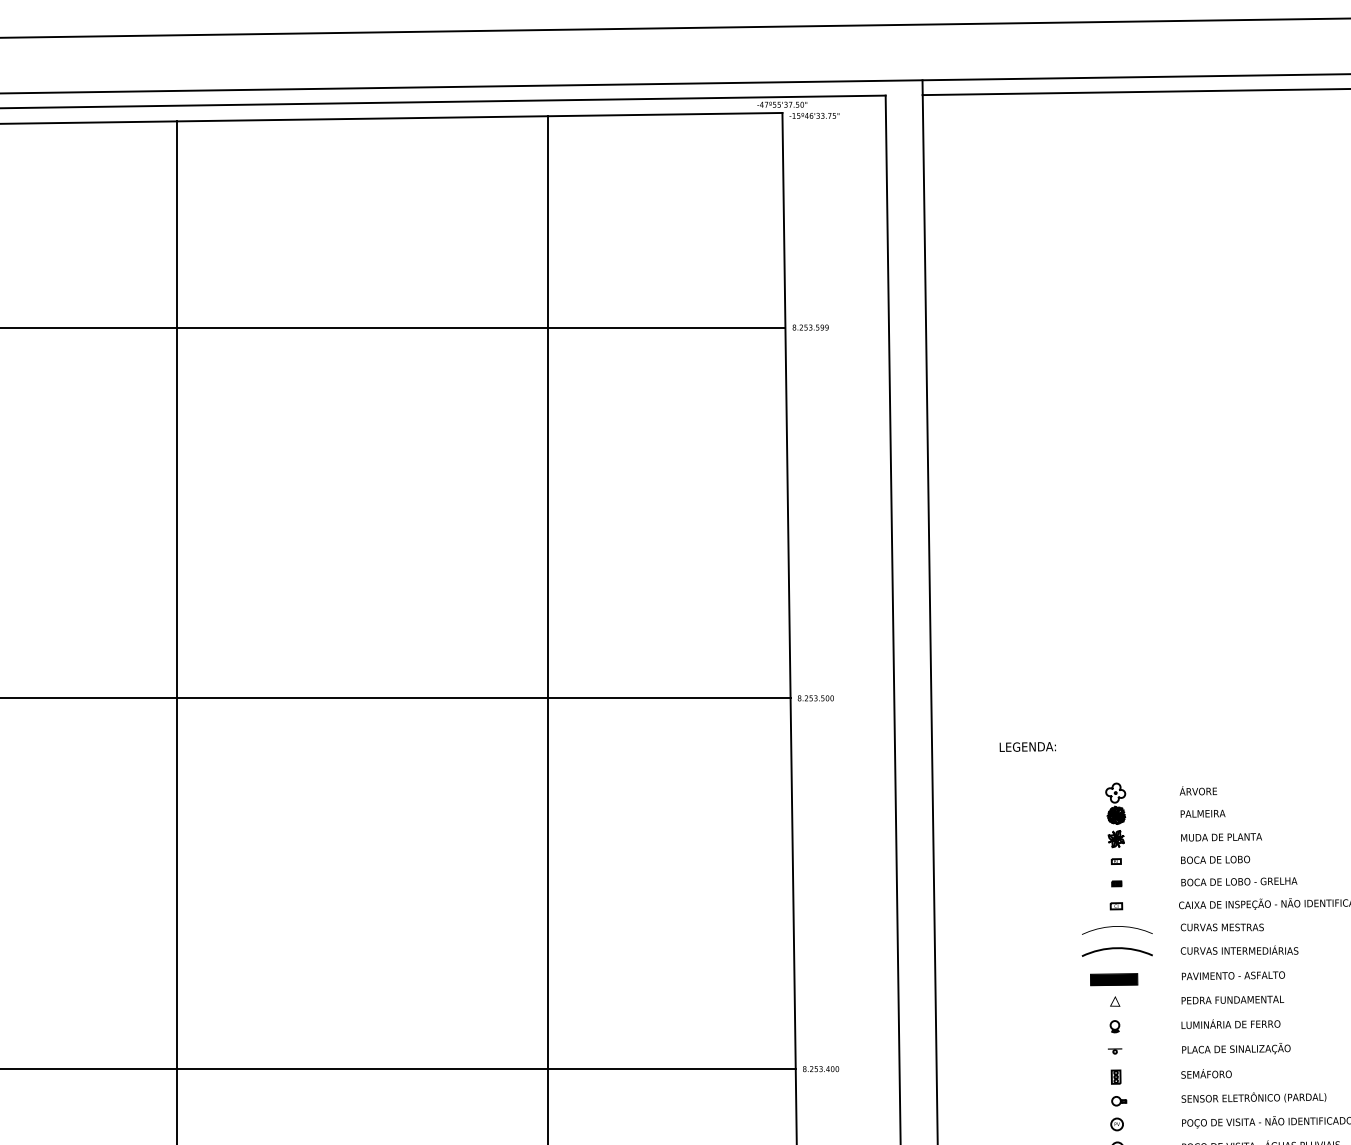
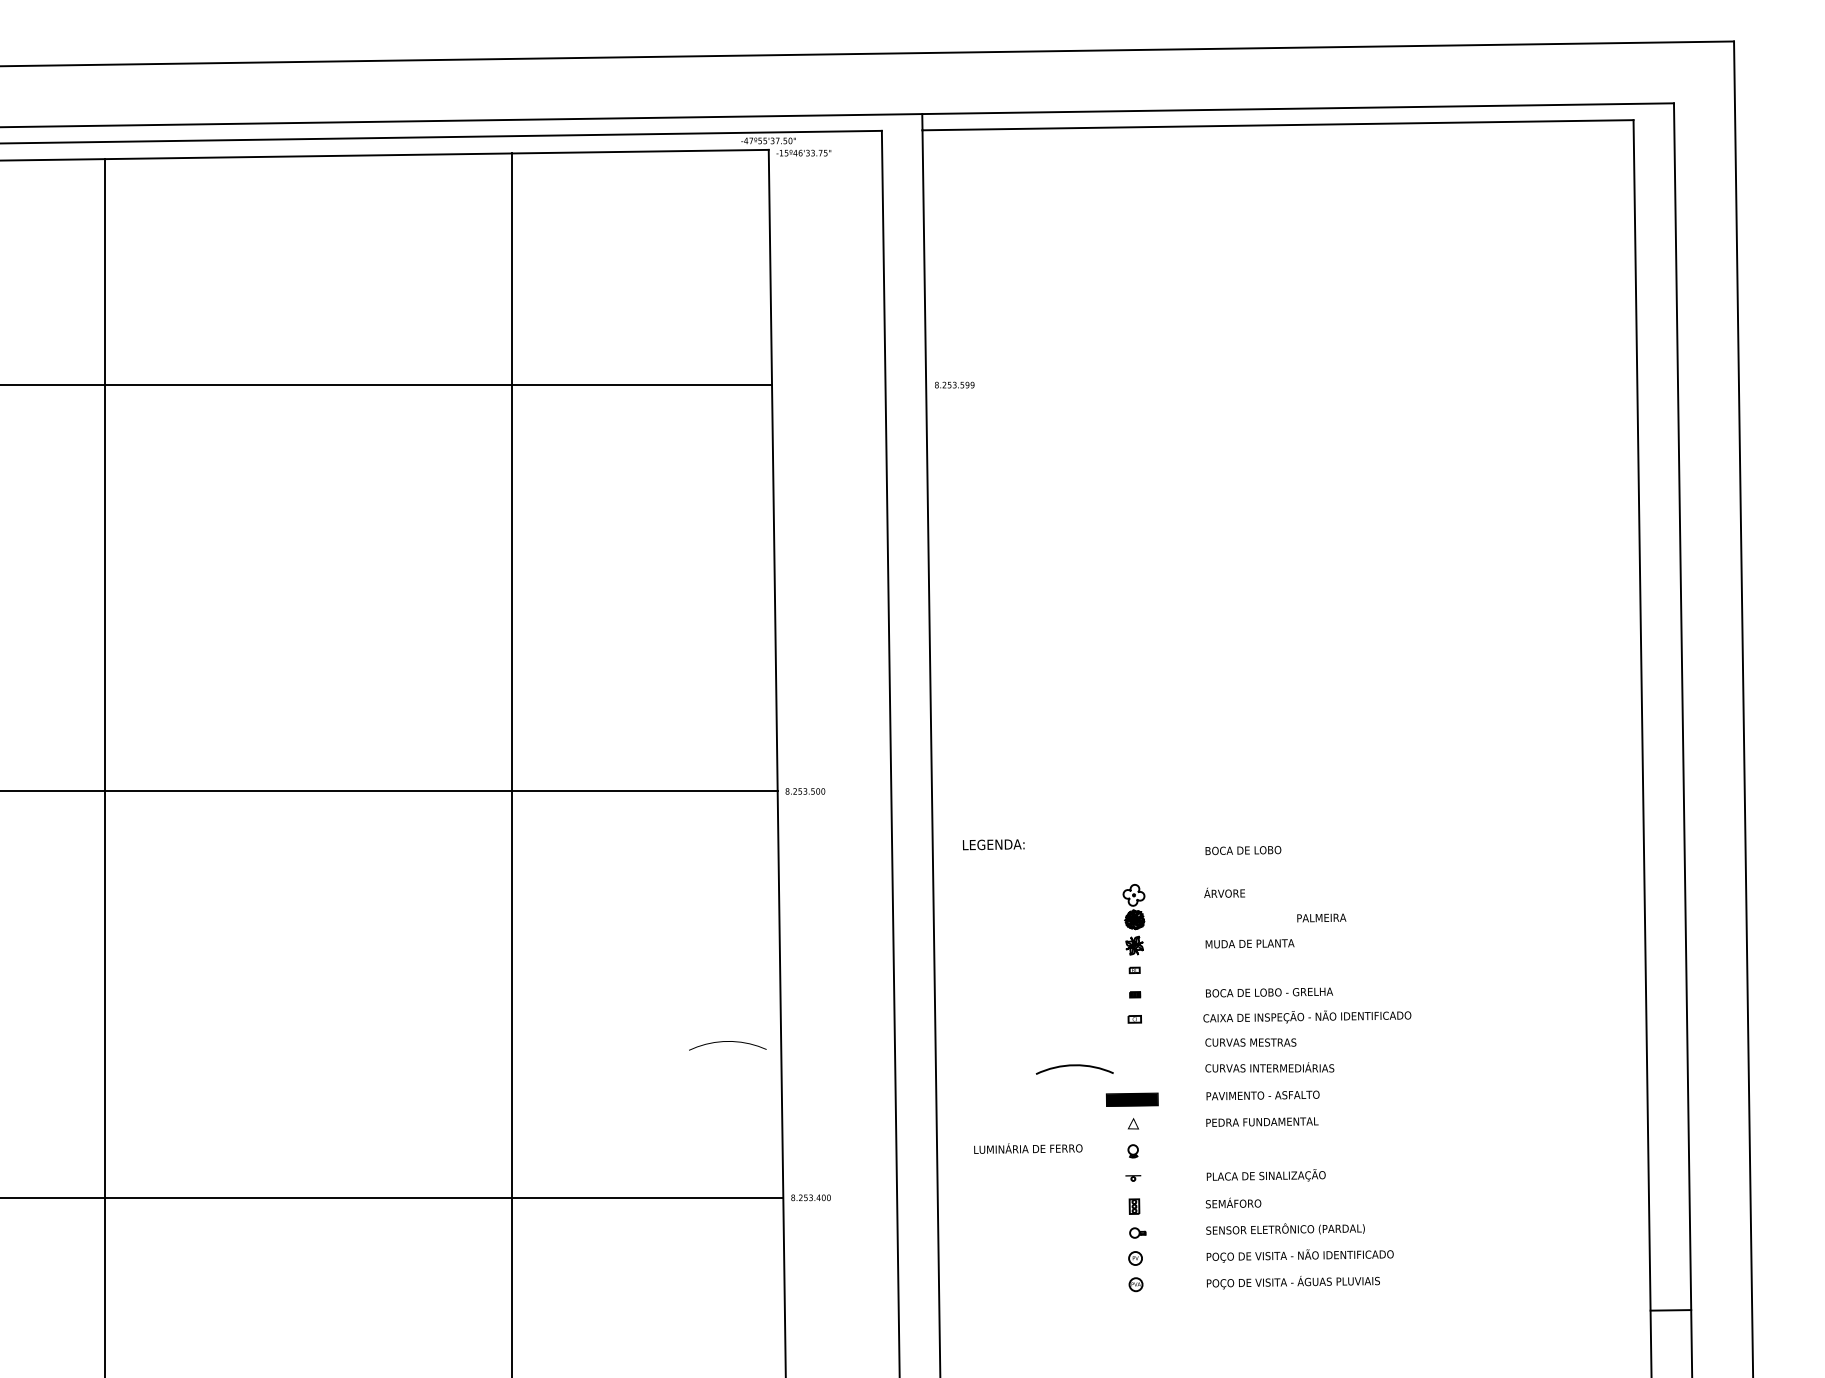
text: (810, 327) -> (954, 384), moved
text: (1027, 746) -> (993, 844), moved
text: (1202, 813) -> (1321, 917), moved
text: (1215, 859) -> (1243, 850), moved
curve: (1117, 926) -> (727, 1041), moved
arc: (1117, 949) -> (1074, 1066), moved
text: (1231, 1024) -> (1028, 1148), moved

